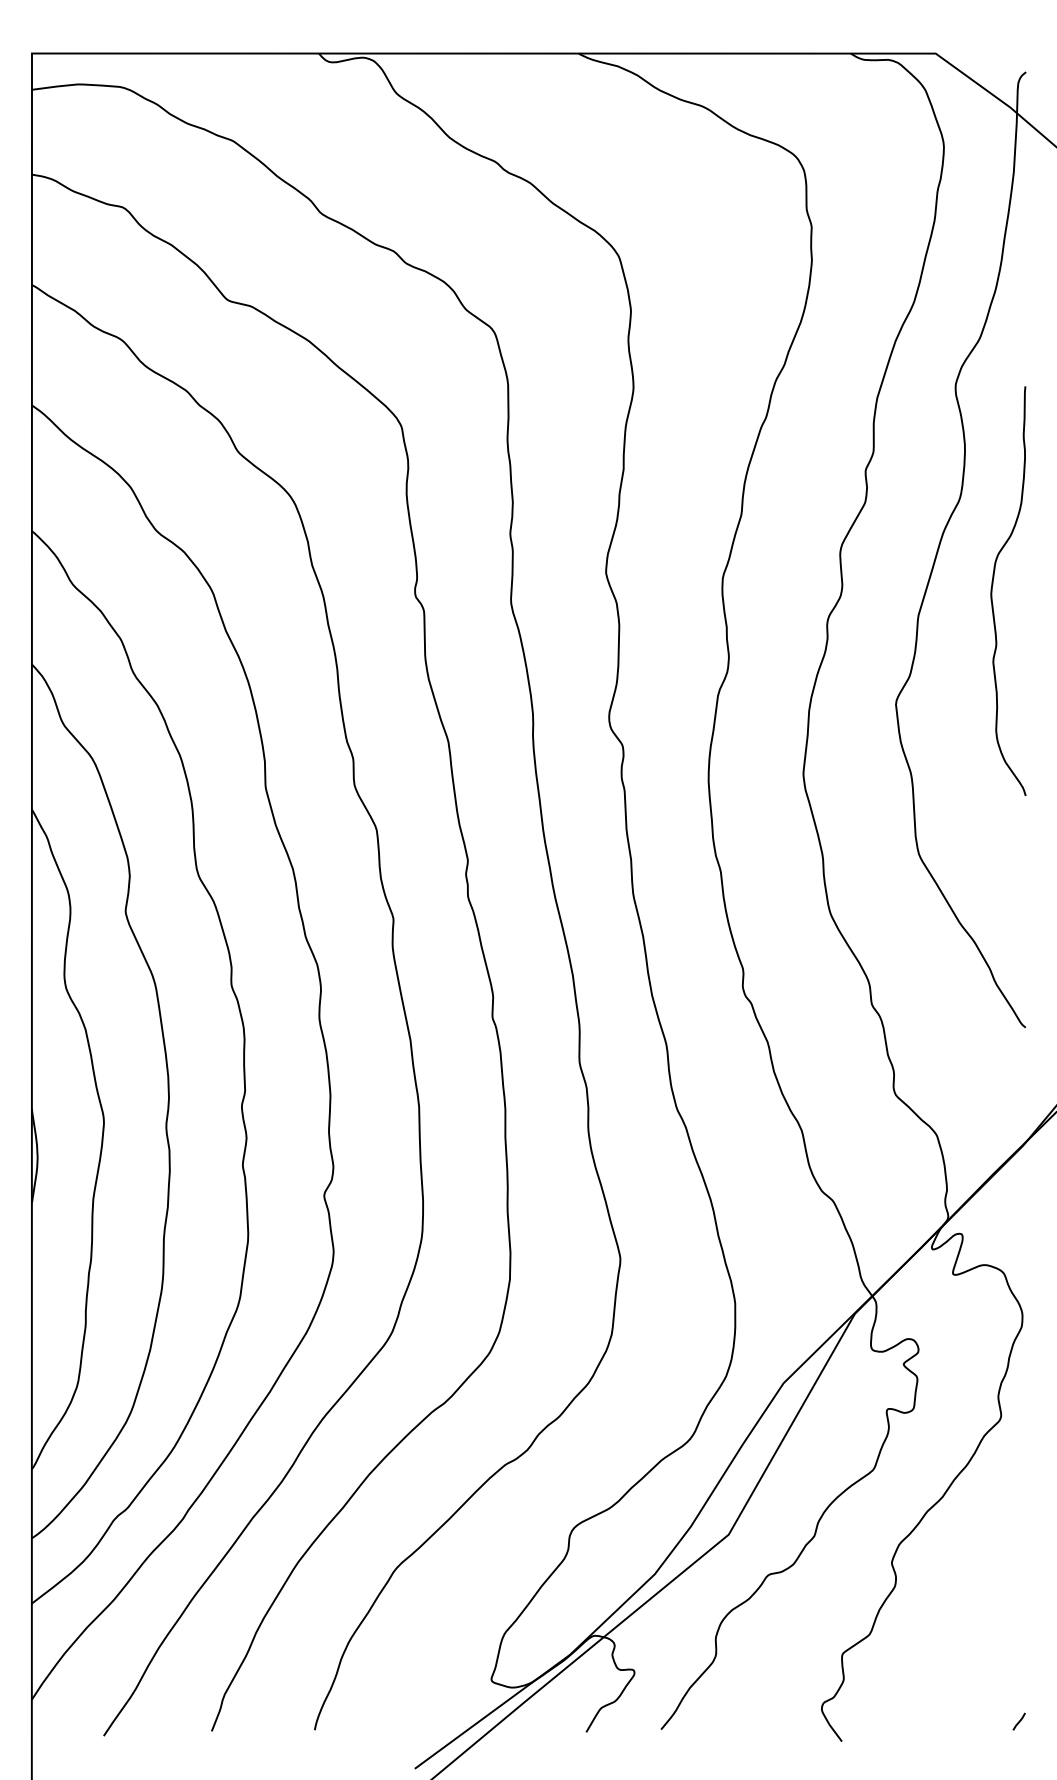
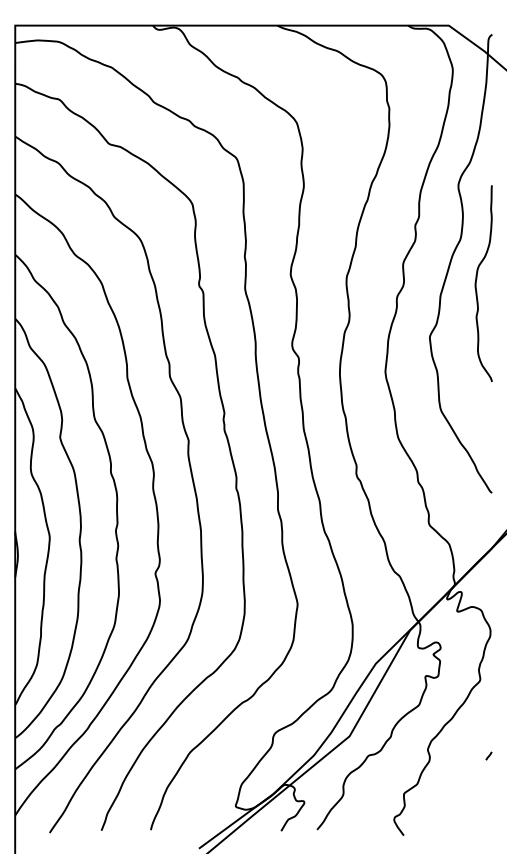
line: (1018, 1720) -> (488, 755), moved

